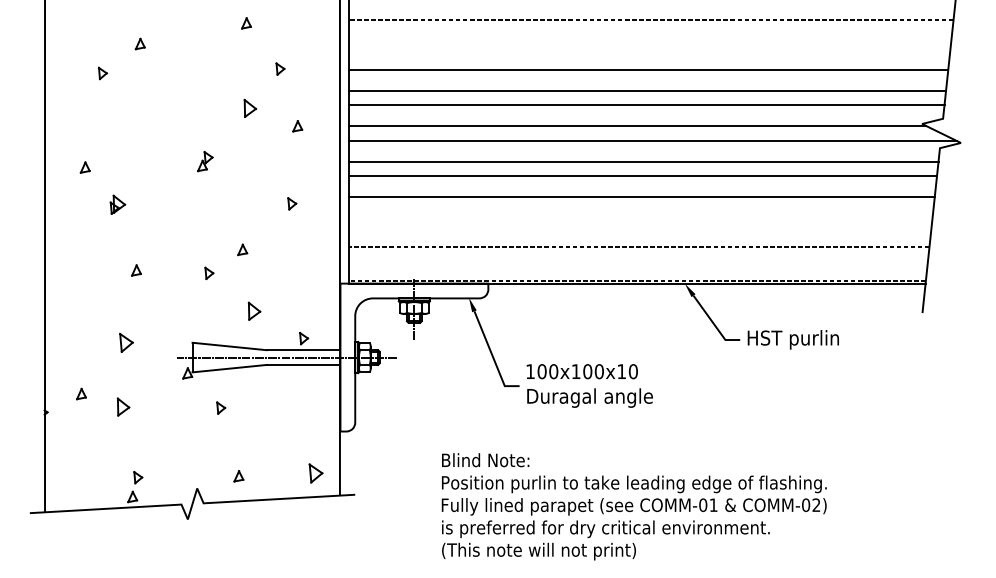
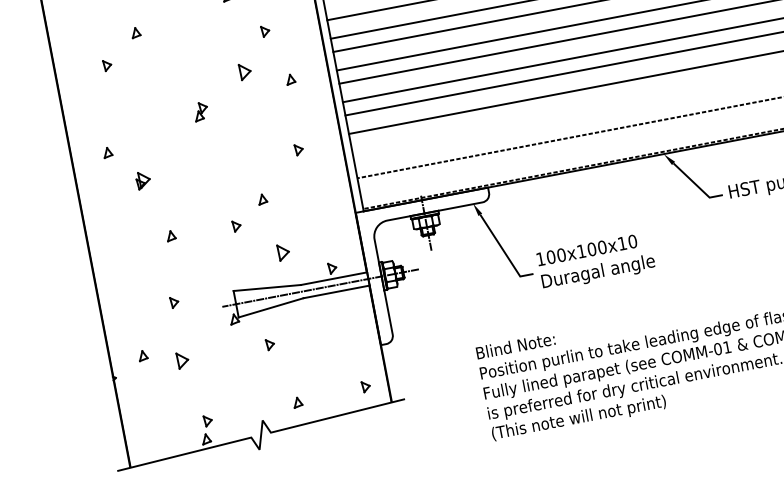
part: (205, 161) -> (201, 111), moved
part: (126, 342) -> (174, 302), size x0.62
part: (315, 472) -> (365, 386), size x0.62

